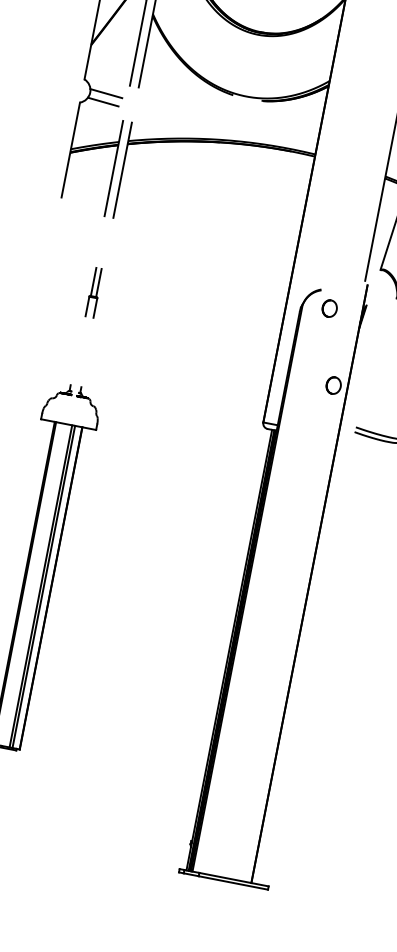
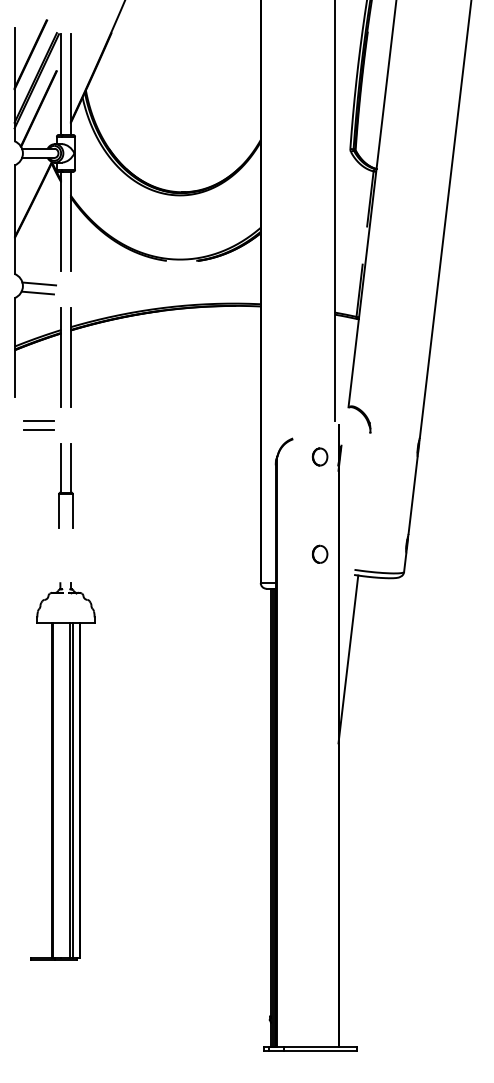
line: (81, 224) -> (39, 420), added
line: (79, 234) -> (39, 430), added
part: (93, 292) -> (65, 485), size x1.67
part: (329, 308) -> (319, 456), moved
part: (334, 384) -> (320, 553), moved
line: (333, 512) -> (348, 659), added

